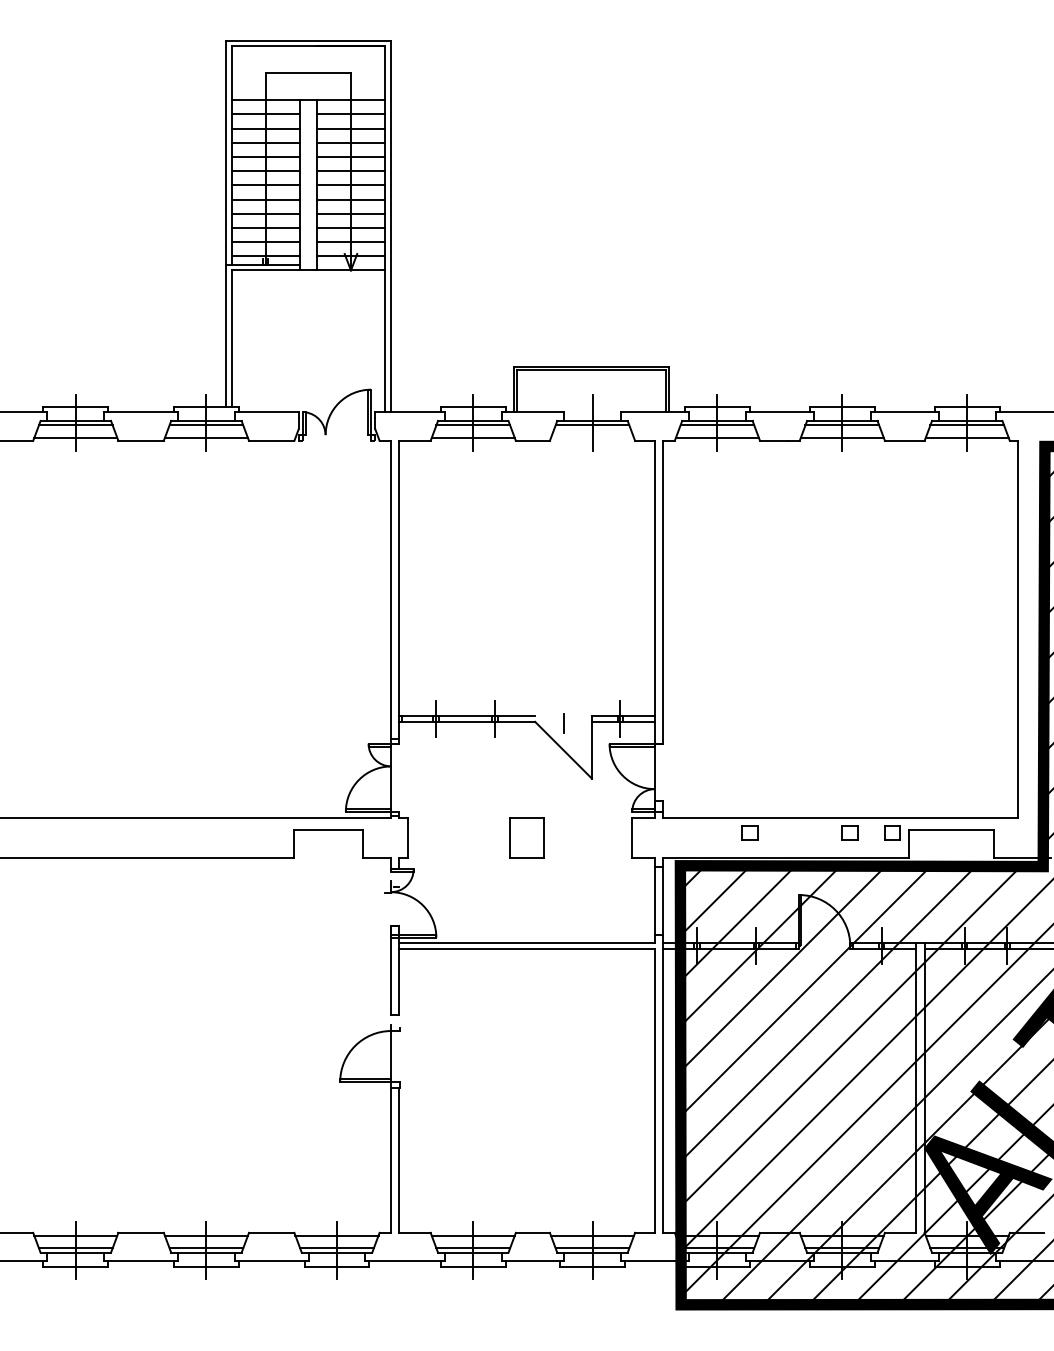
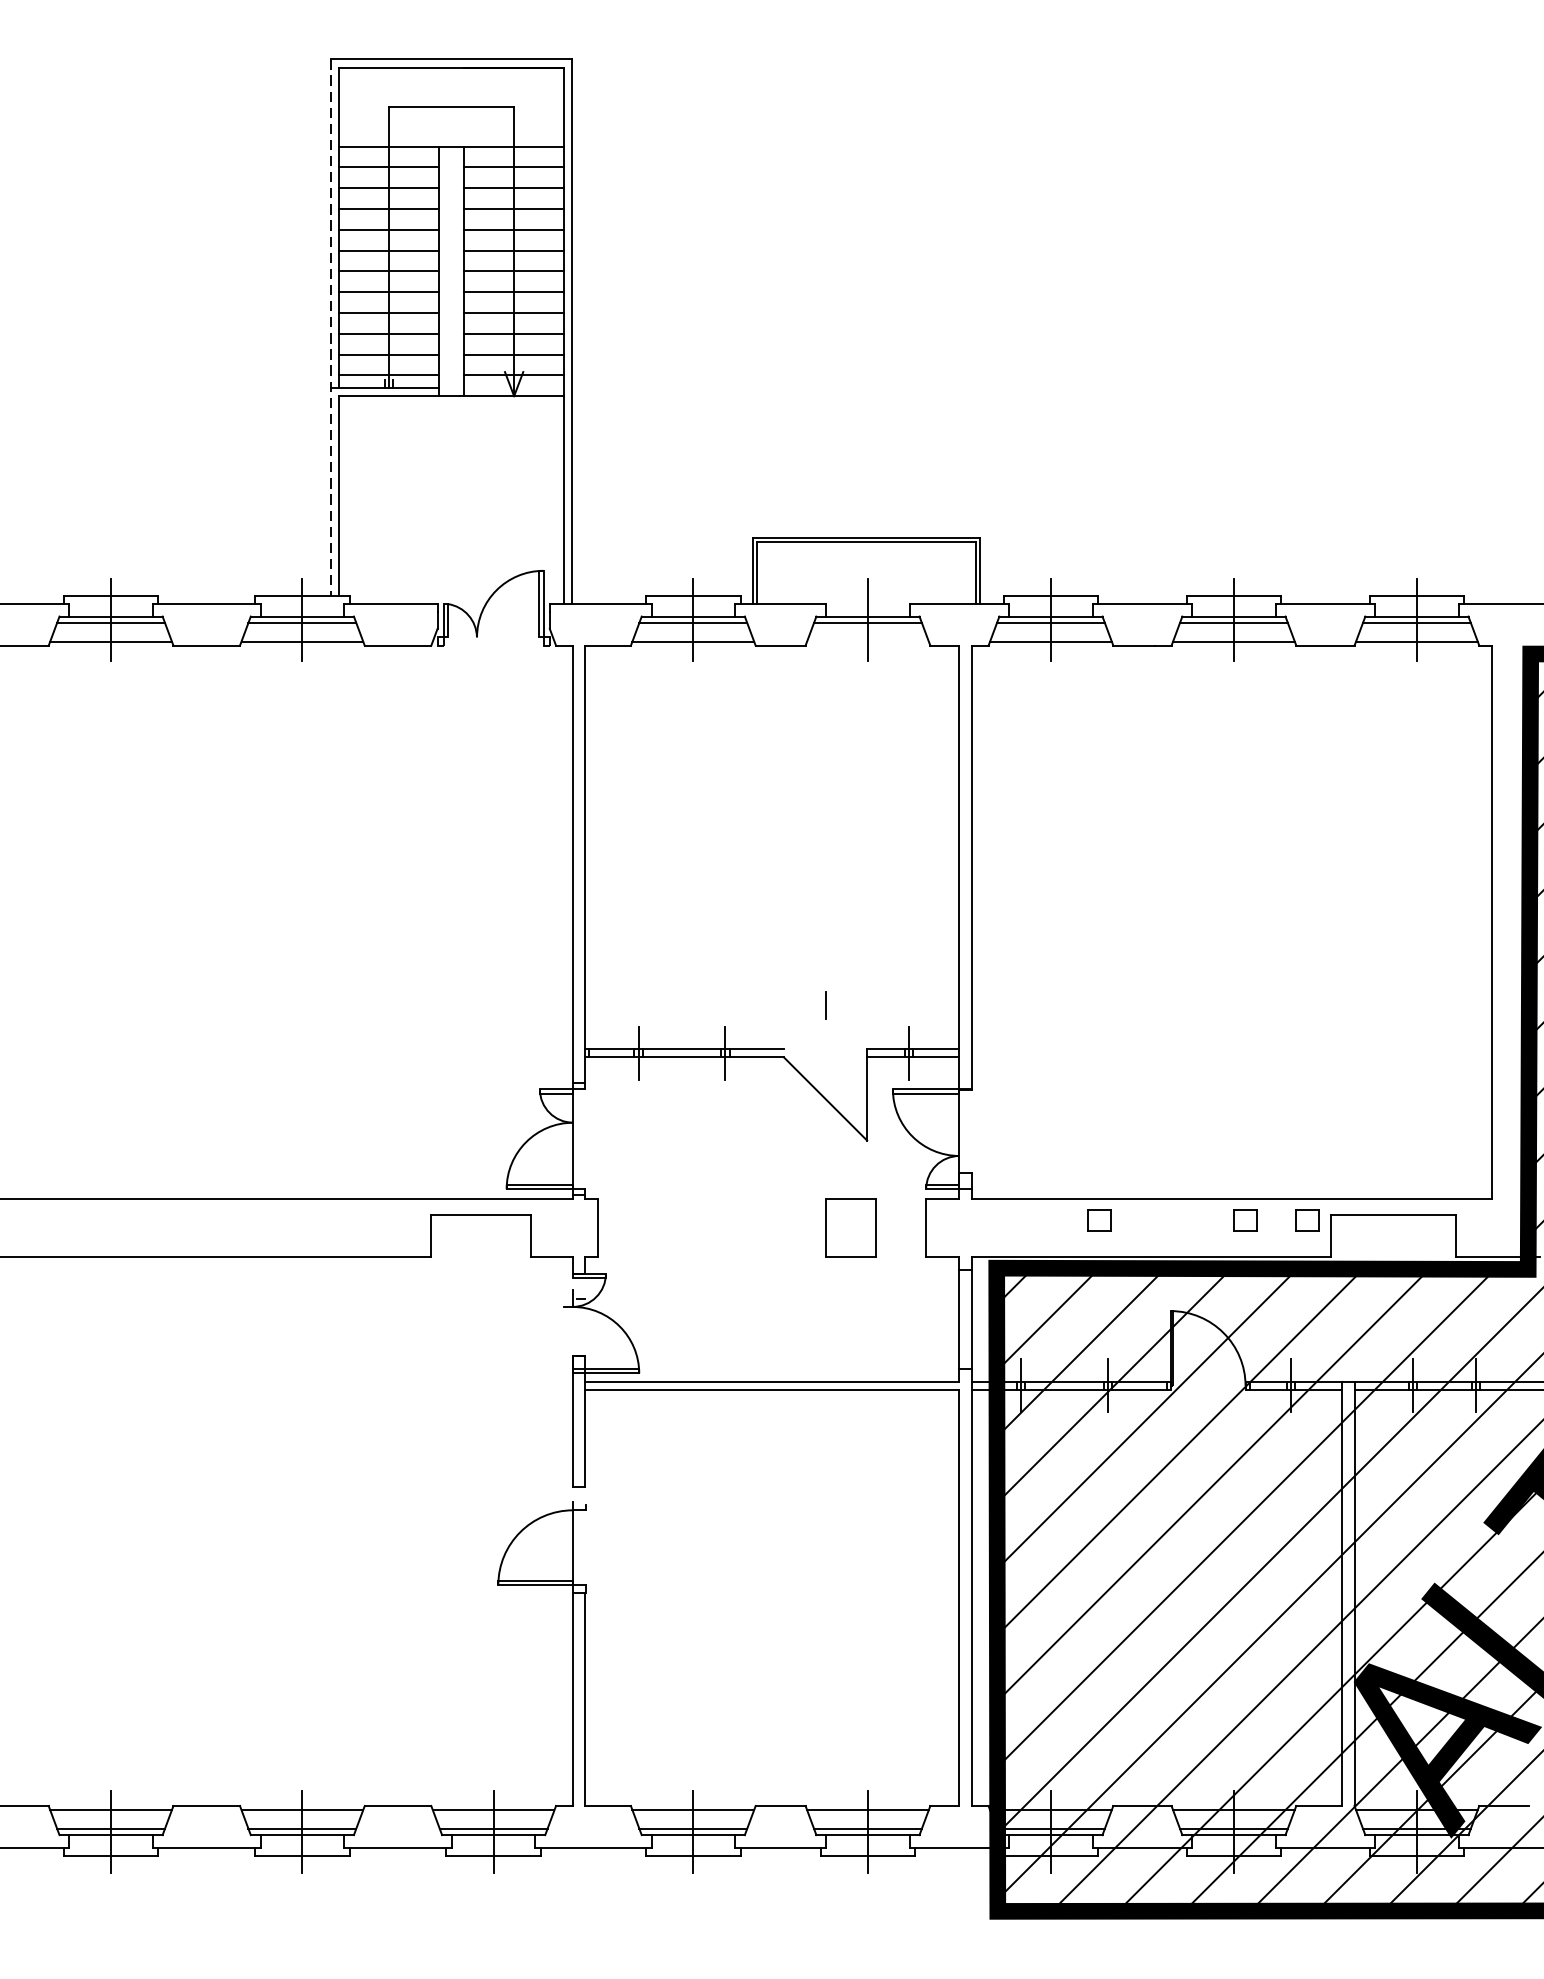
line: (226, 224) -> (331, 328), solid -> dashed
line: (563, 723) -> (825, 1005), moved
part: (526, 837) -> (850, 1226), moved

